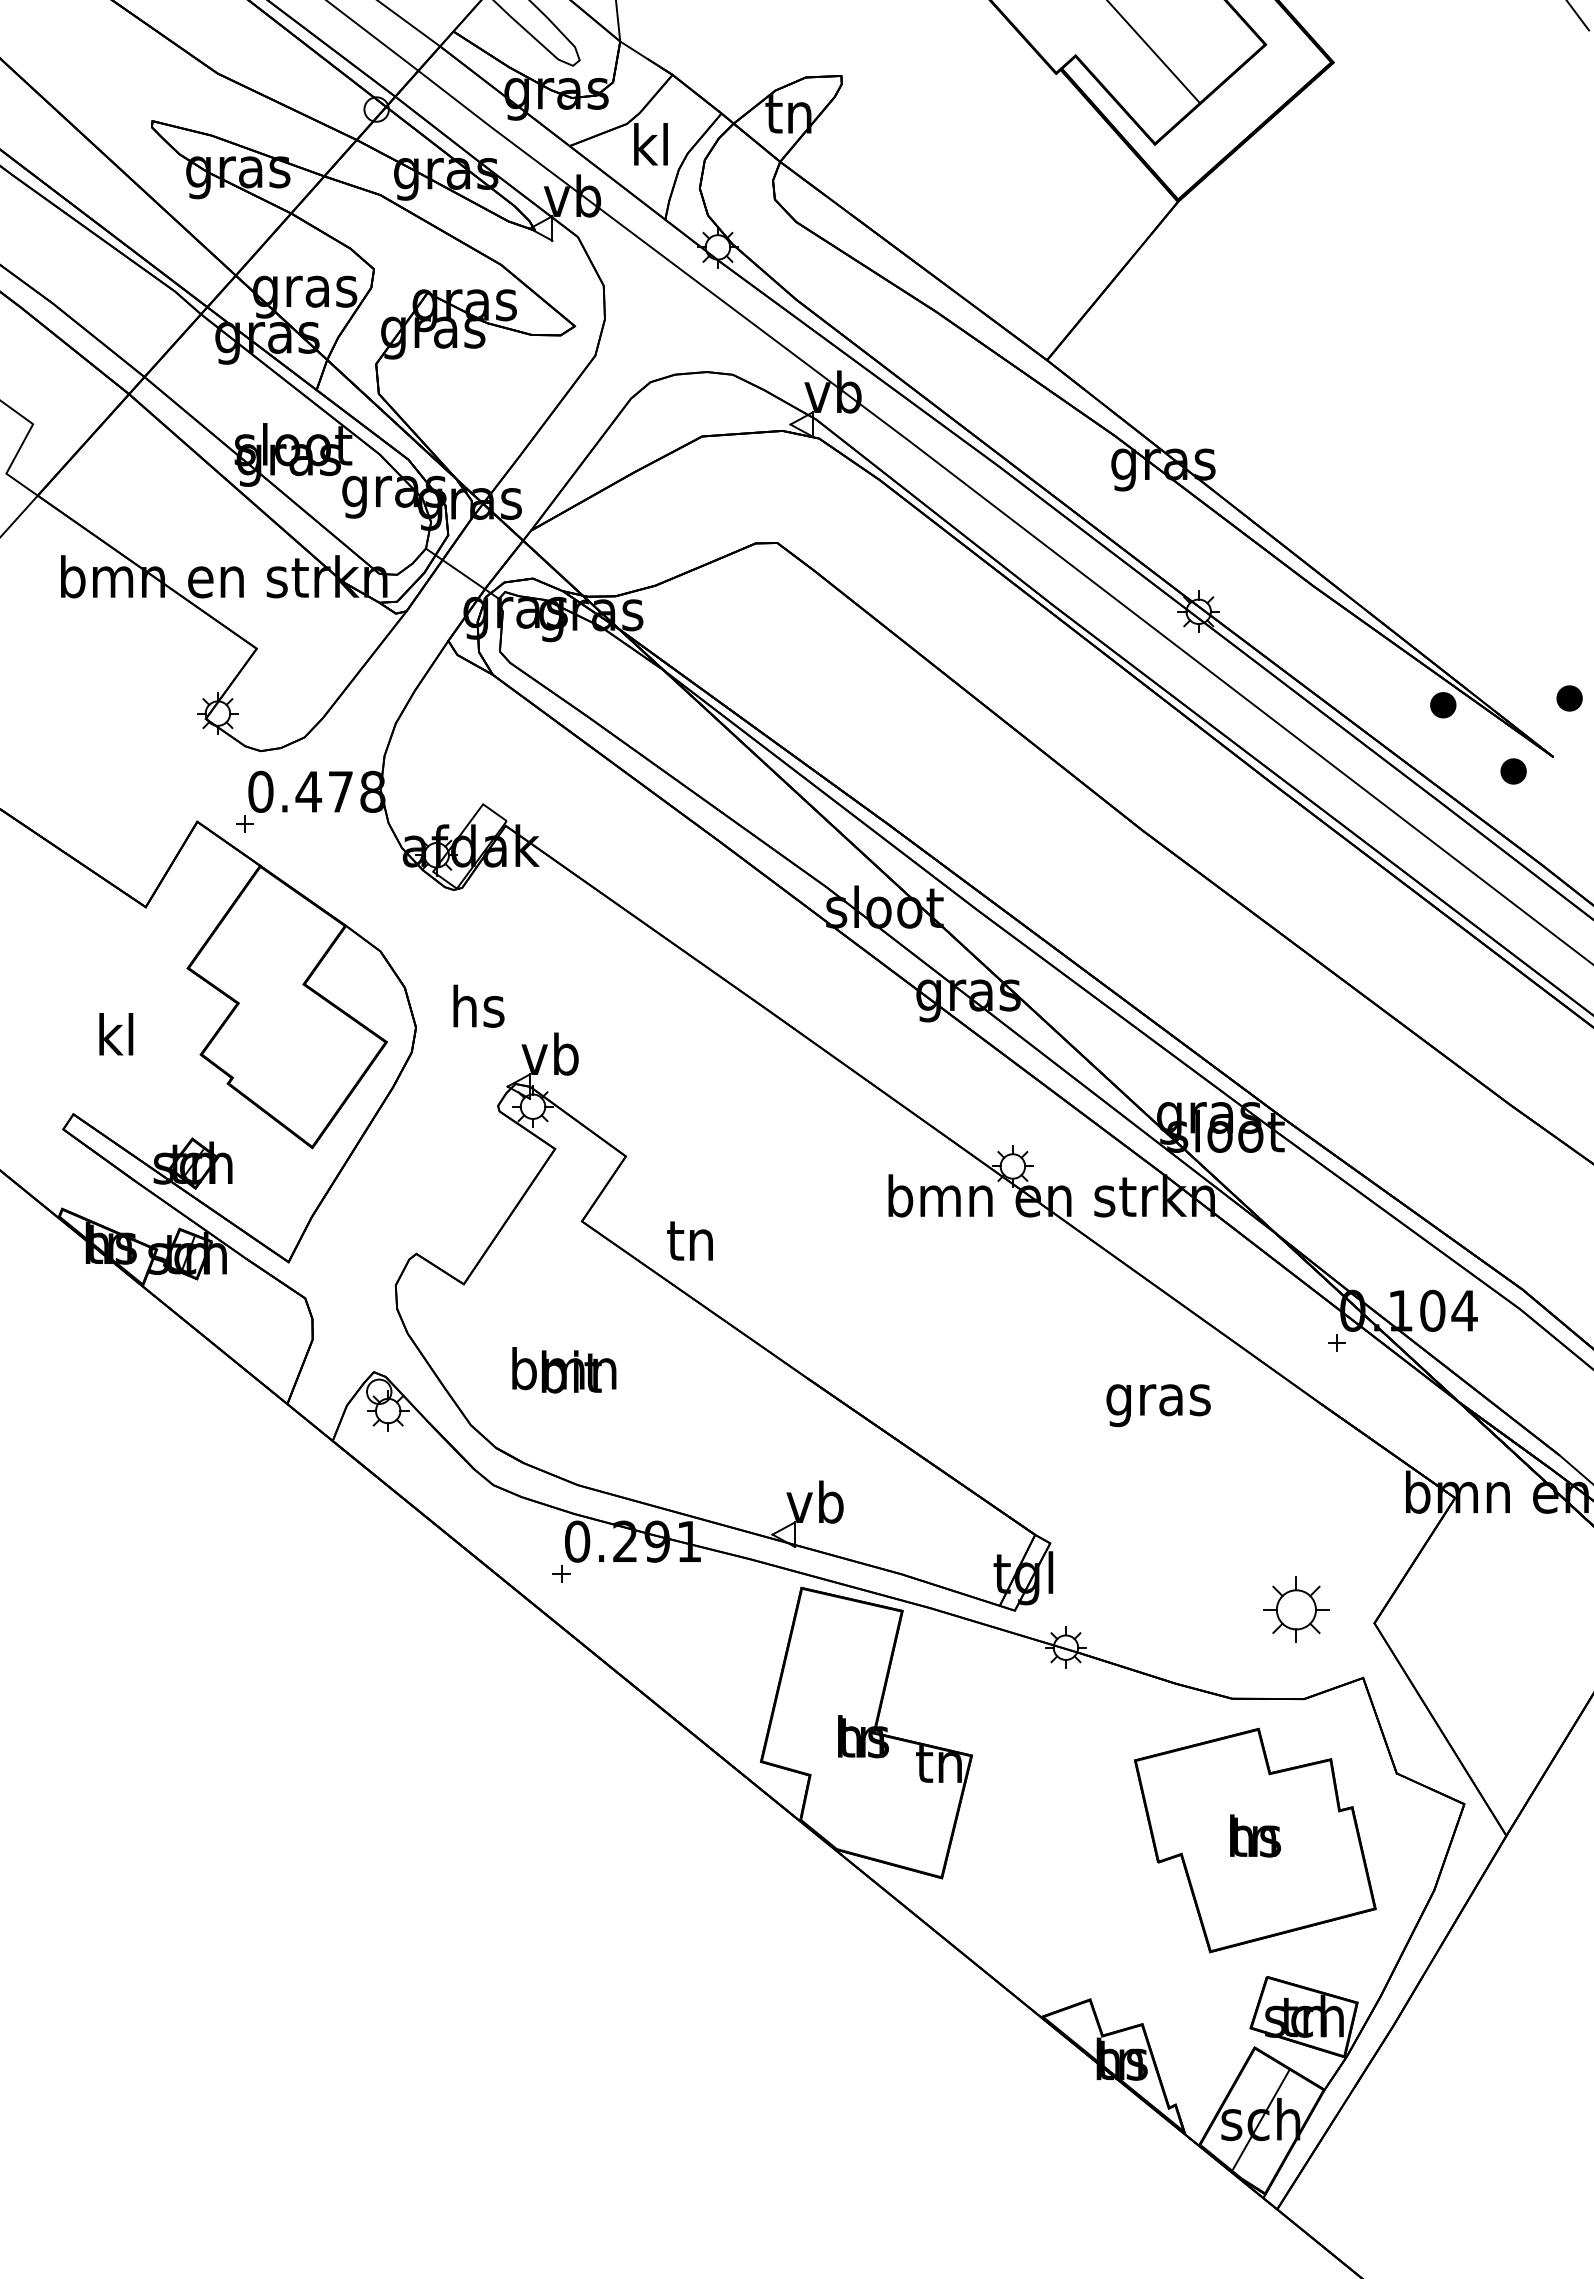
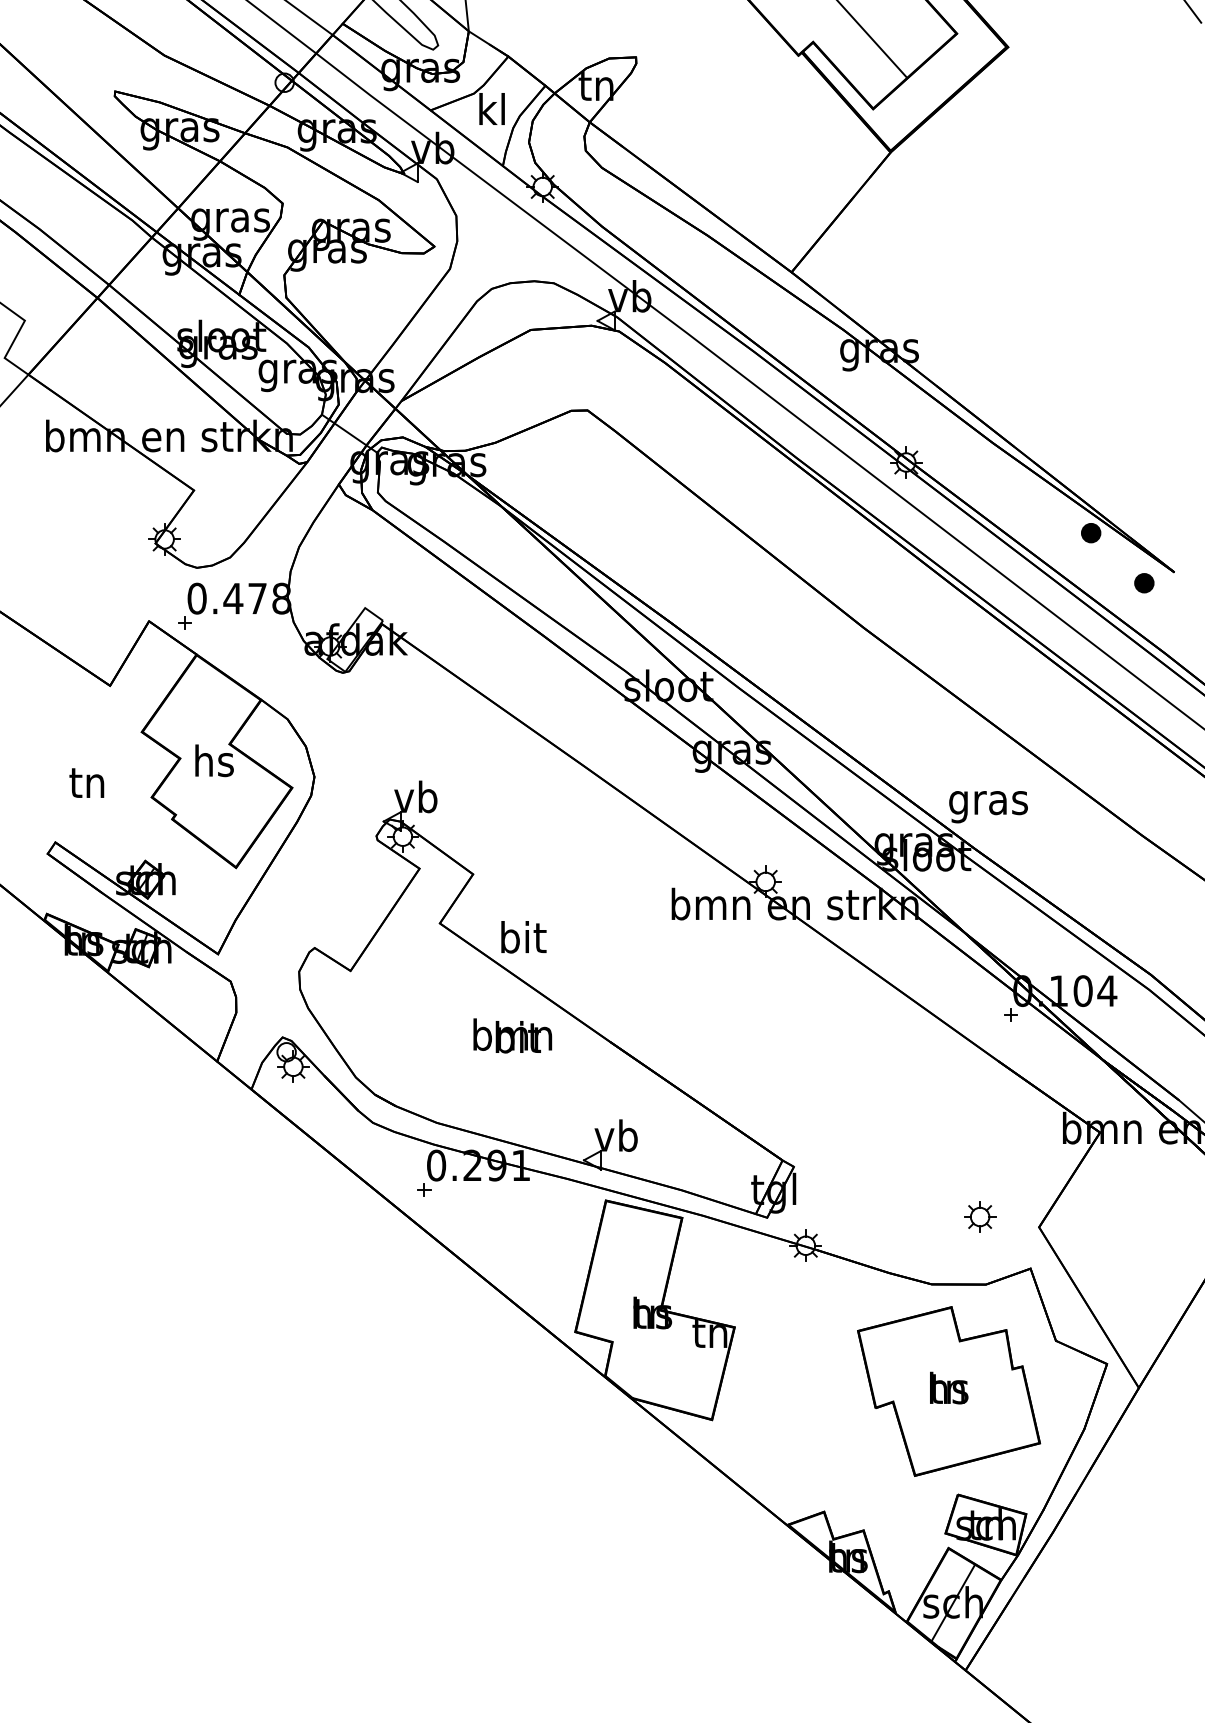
part: (1569, 698) -> (1186, 528), removed
text: (478, 1005) -> (214, 760), moved
text: (114, 1034) -> (86, 782), kl -> tn
text: (693, 1239) -> (524, 937), tn -> bit
text: (564, 1370) -> (512, 1036), moved
text: (1158, 1405) -> (988, 807), moved
part: (1296, 1609) -> (980, 1216), size x0.62

